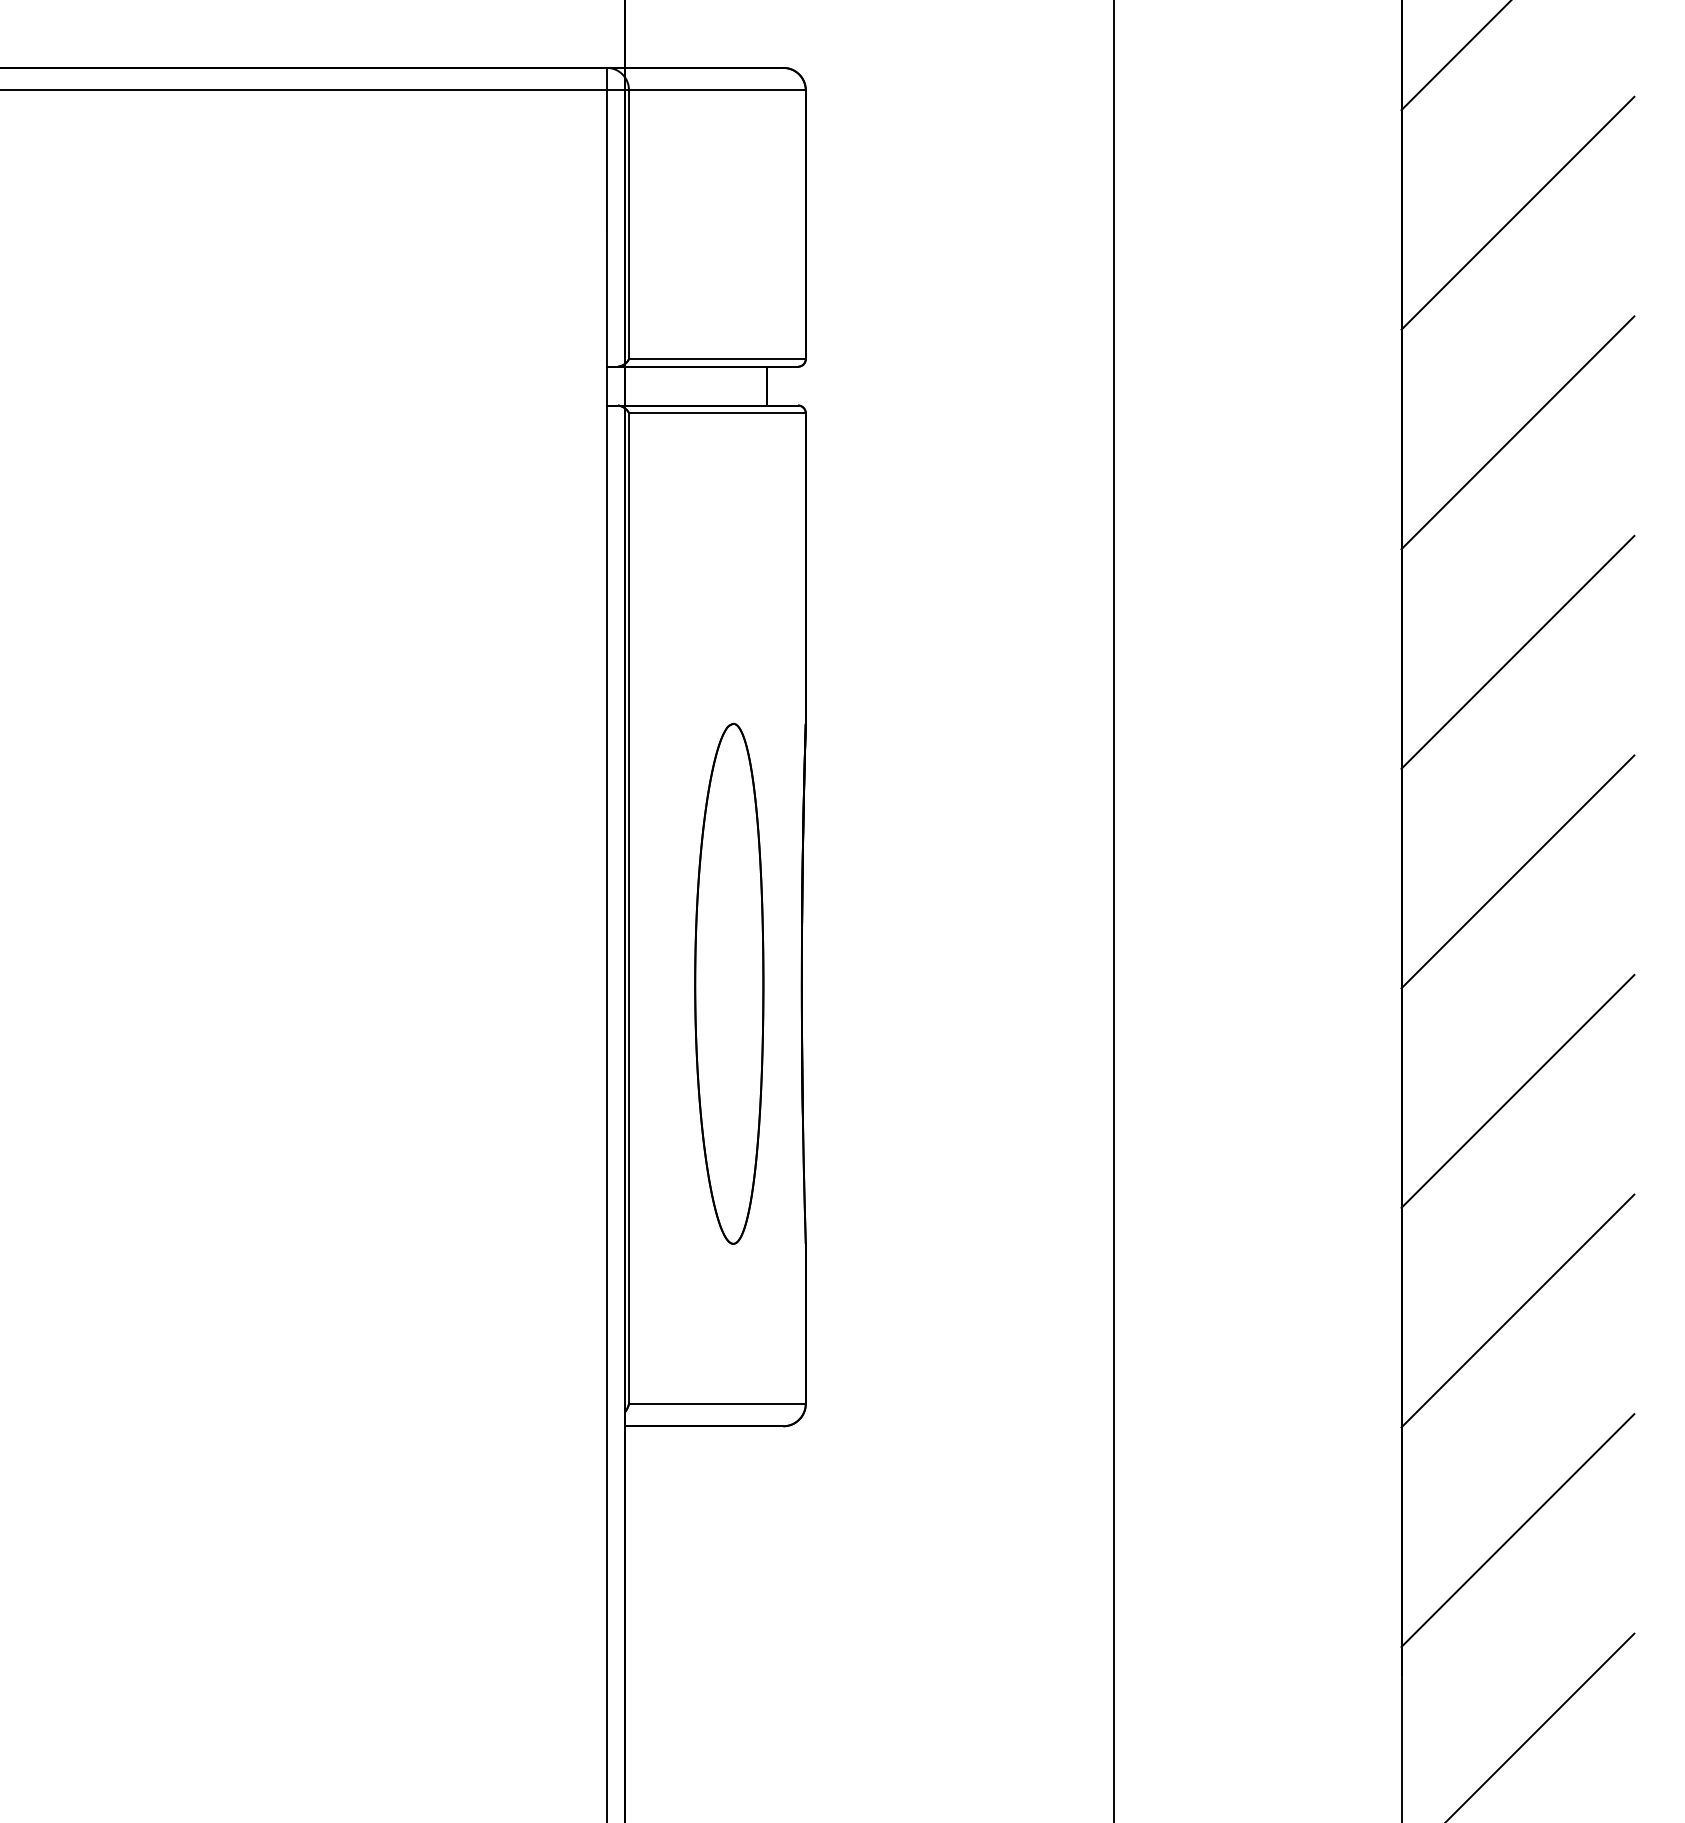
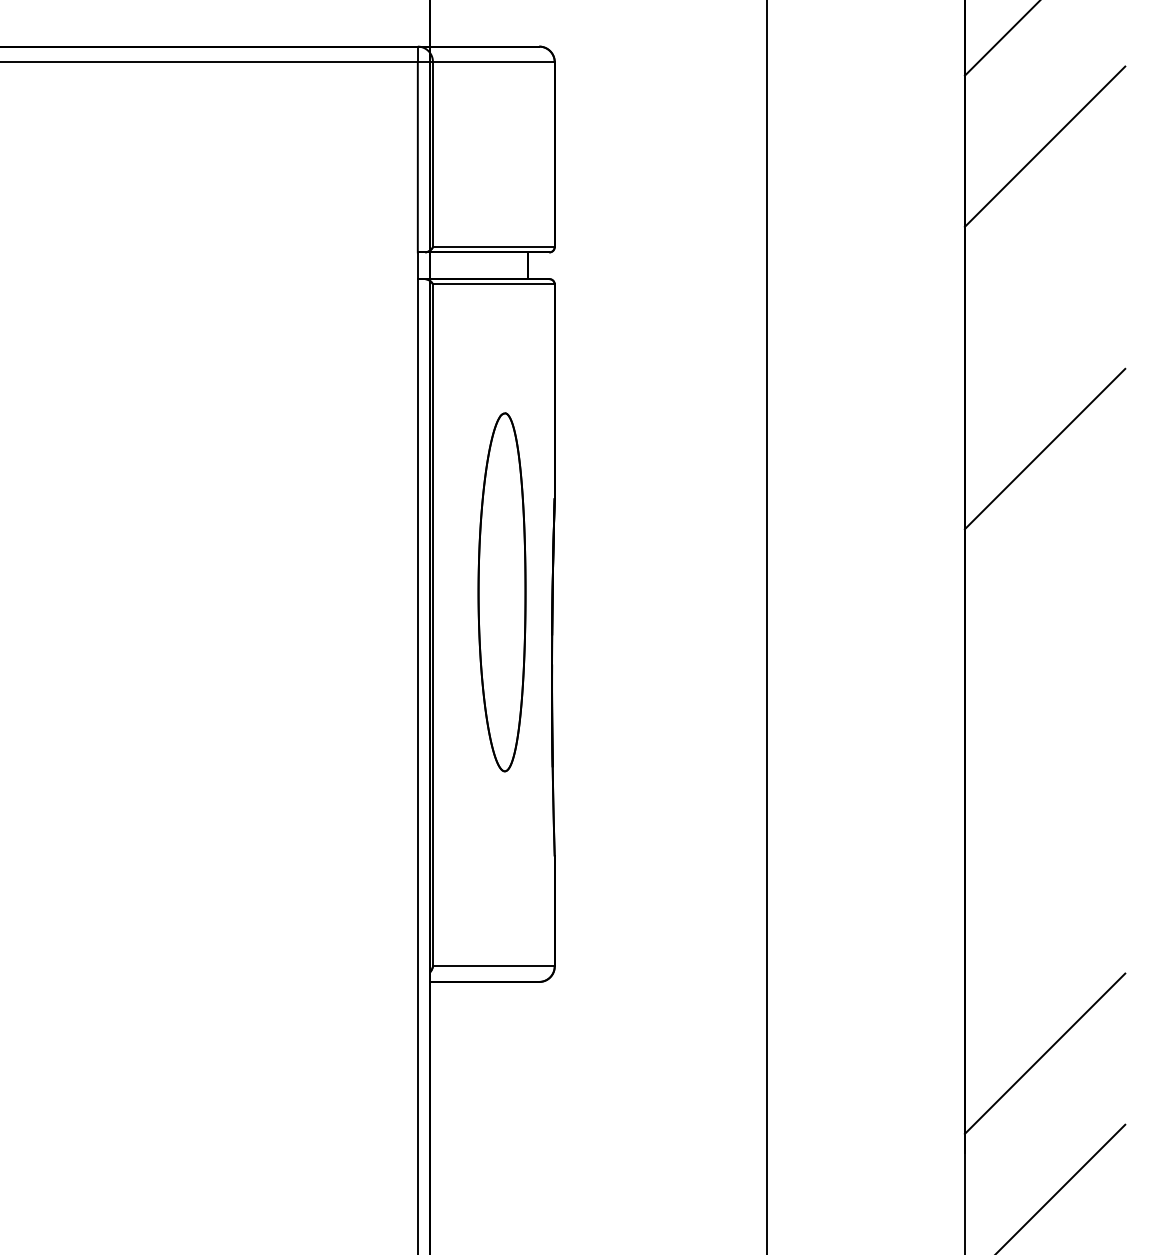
line: (1517, 432) -> (1044, 297), removed
line: (1517, 872) -> (1044, 600), removed
part: (728, 984) -> (501, 592), moved
line: (1517, 1091) -> (1044, 751), removed
line: (1517, 1310) -> (1044, 902), removed

